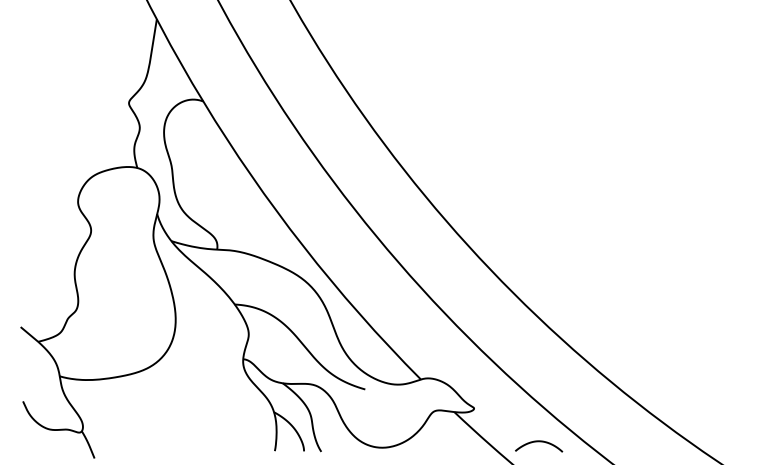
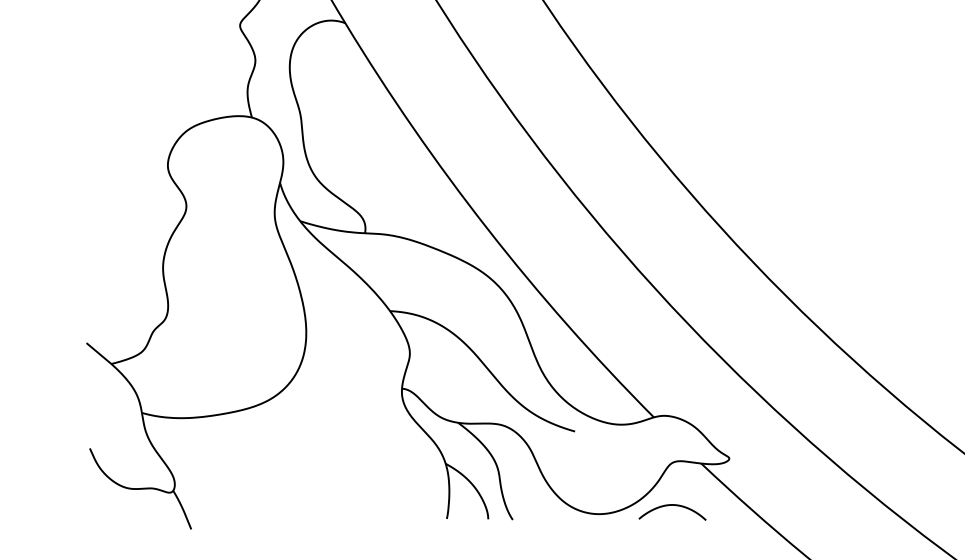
curve: (539, 442) -> (673, 506), moved

